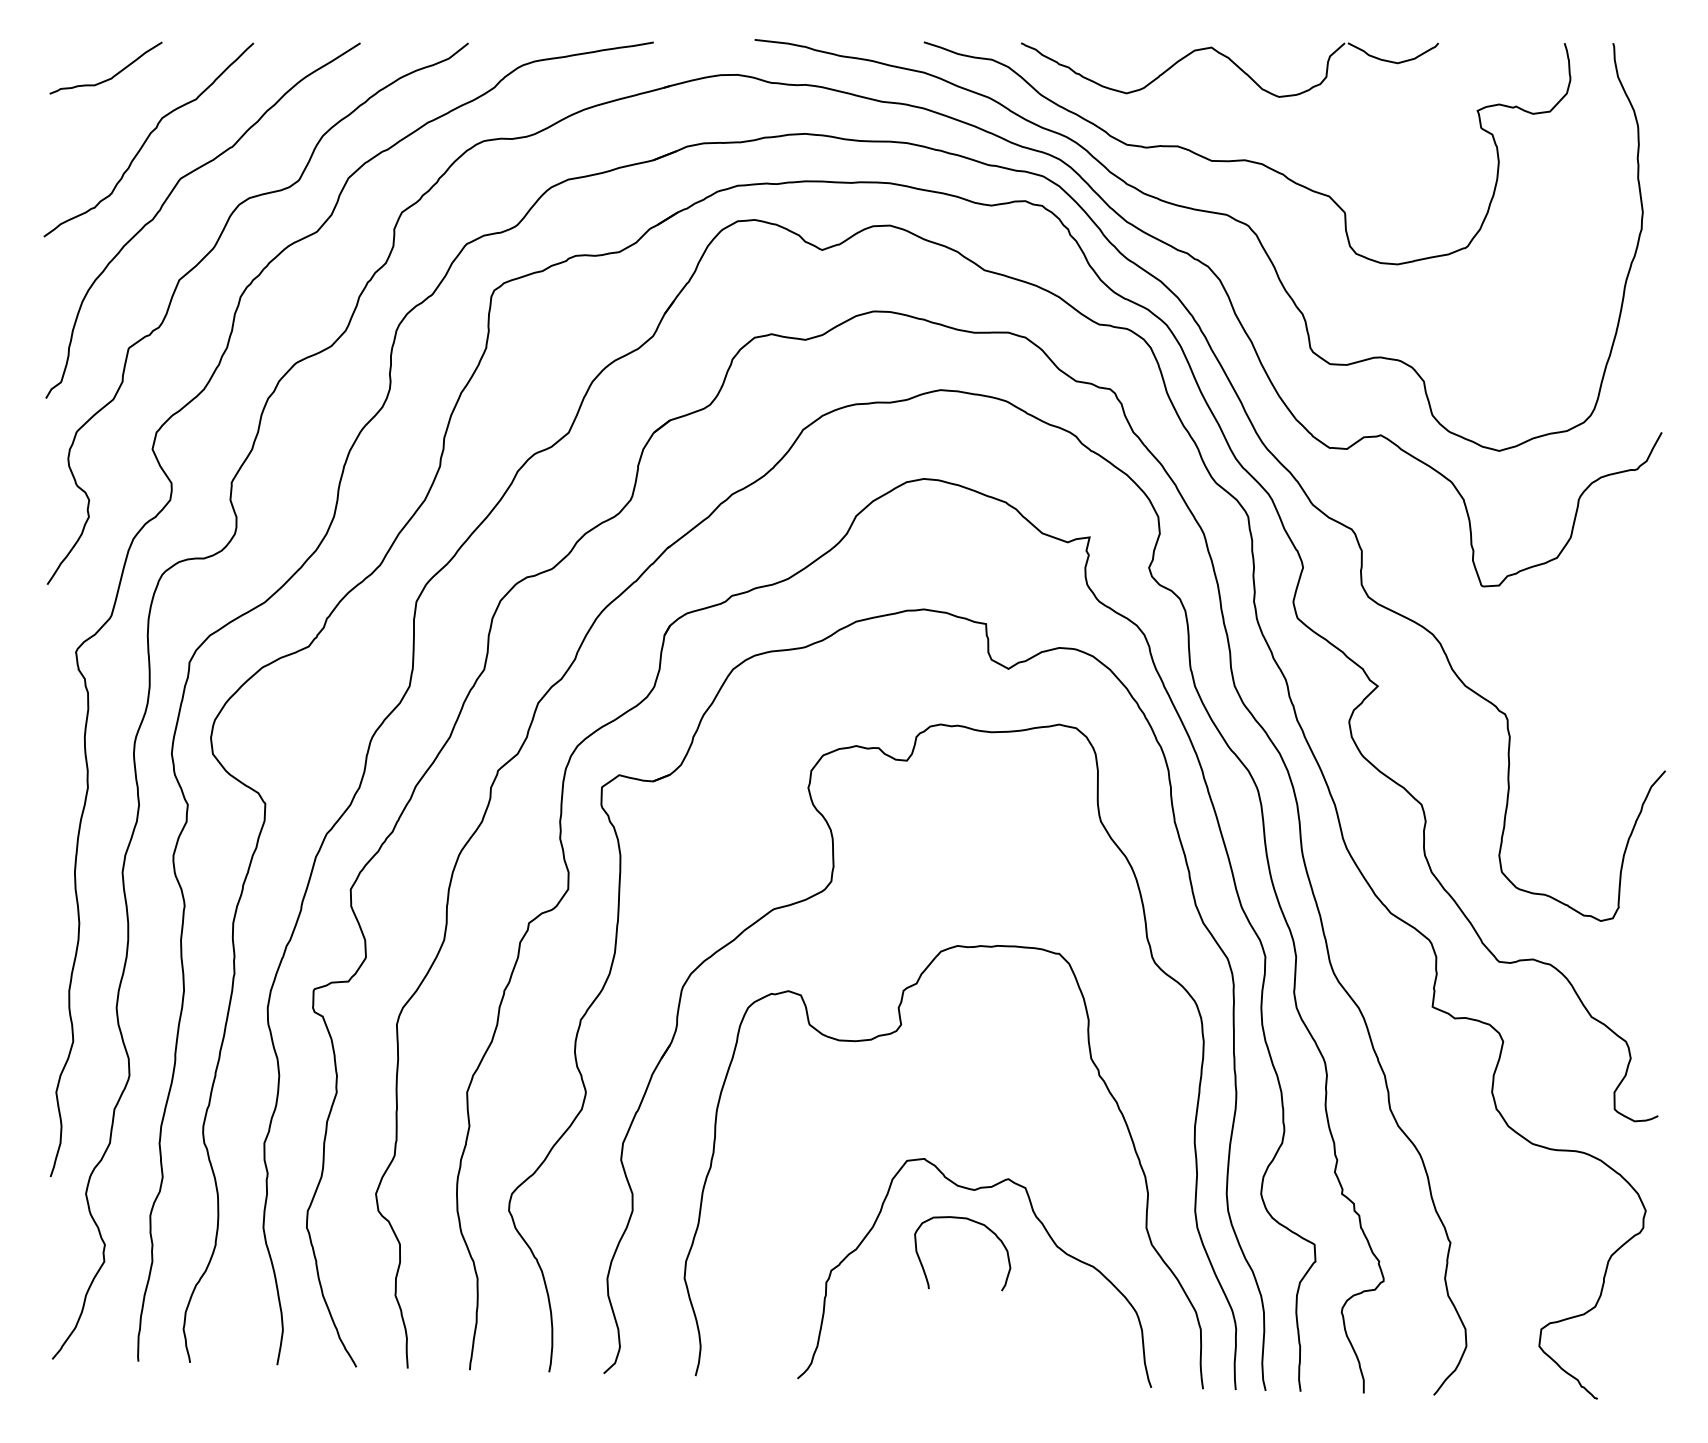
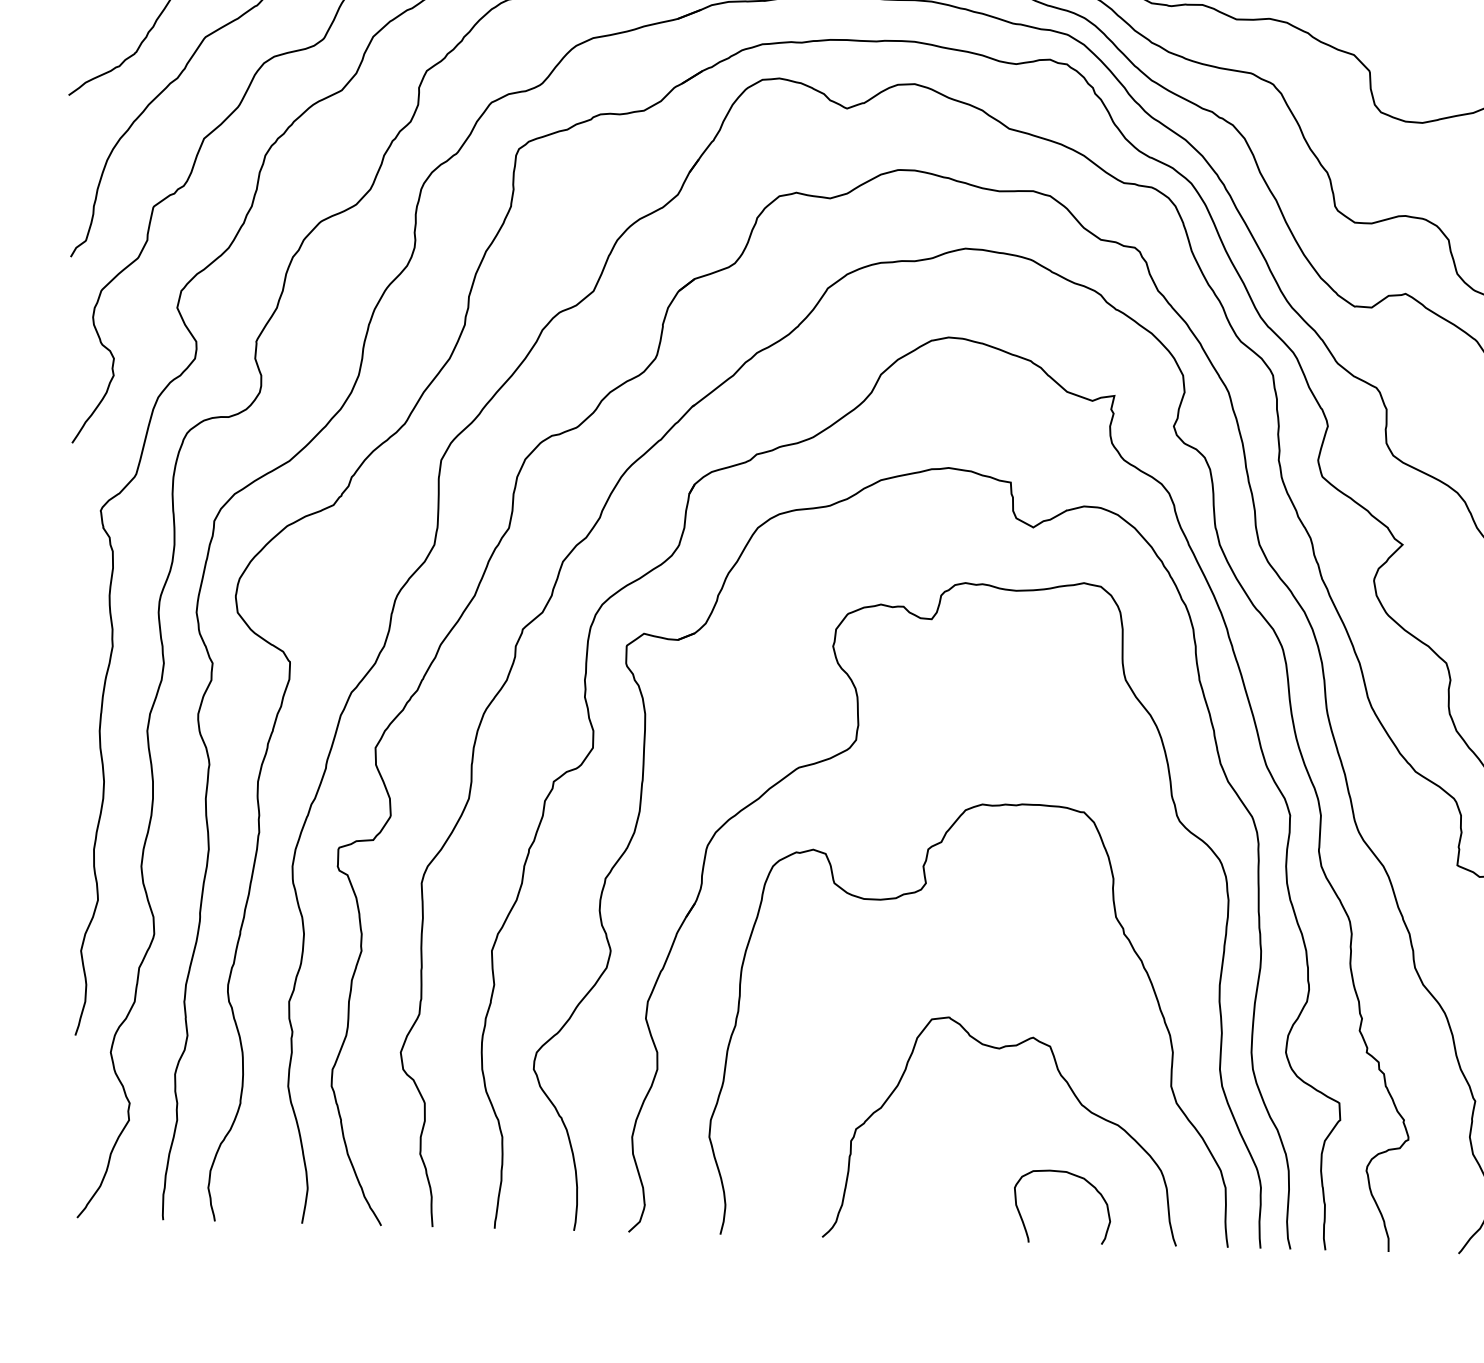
curve: (976, 1223) -> (1076, 1177), moved

